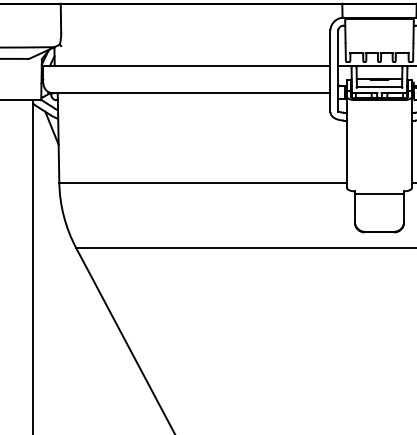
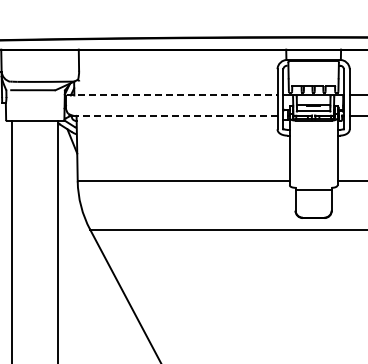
line: (187, 66) -> (172, 95), solid -> dashed
line: (192, 93) -> (175, 115), solid -> dashed

